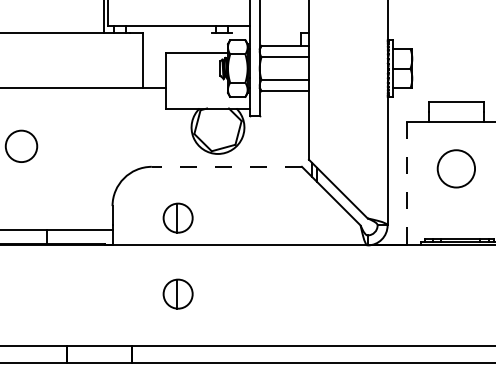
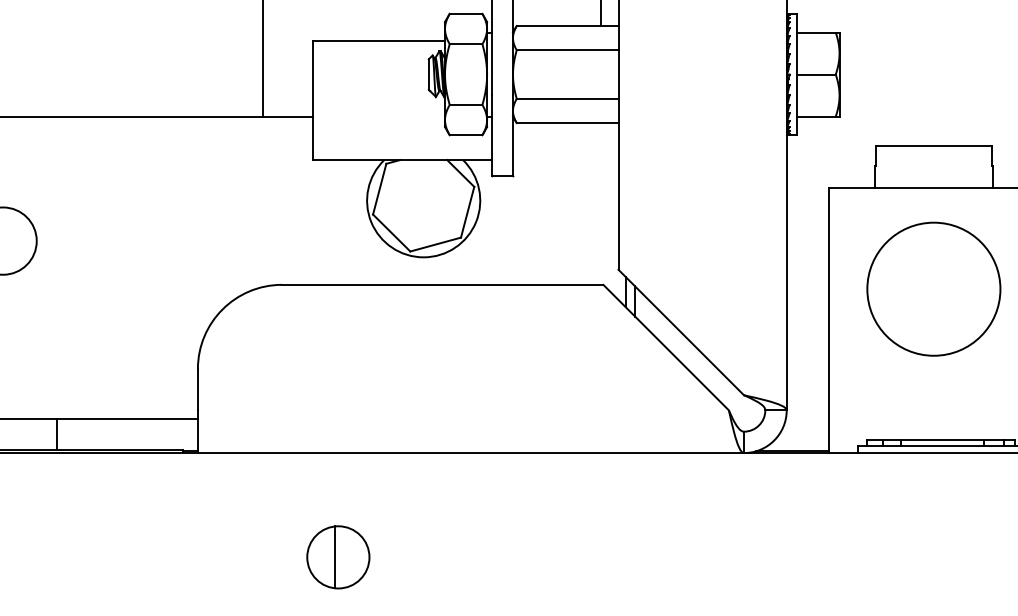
line: (226, 166) -> (441, 284), dashed -> solid
circle: (456, 168) -> (934, 288), size x1.67
line: (407, 183) -> (829, 320), dashed -> solid
part: (177, 217) -> (336, 393), removed

